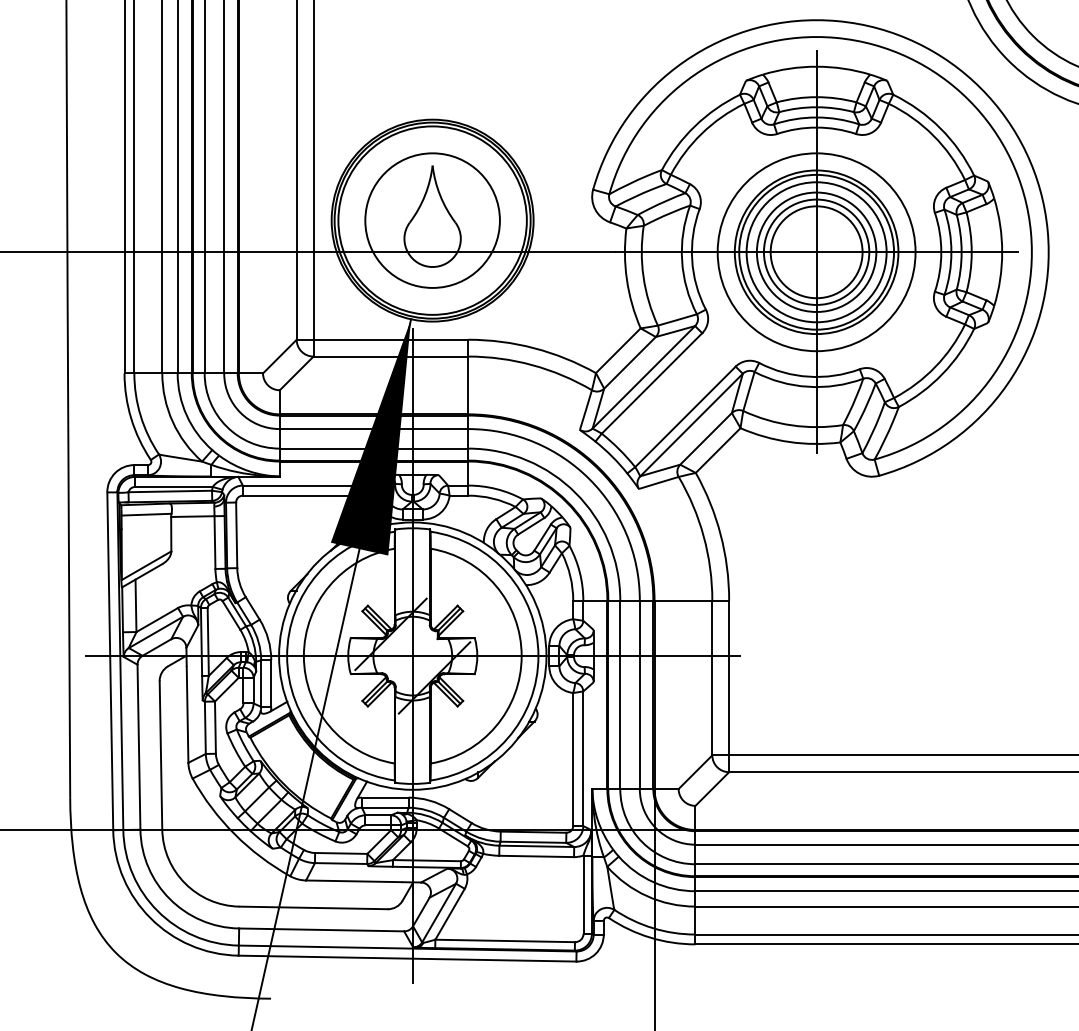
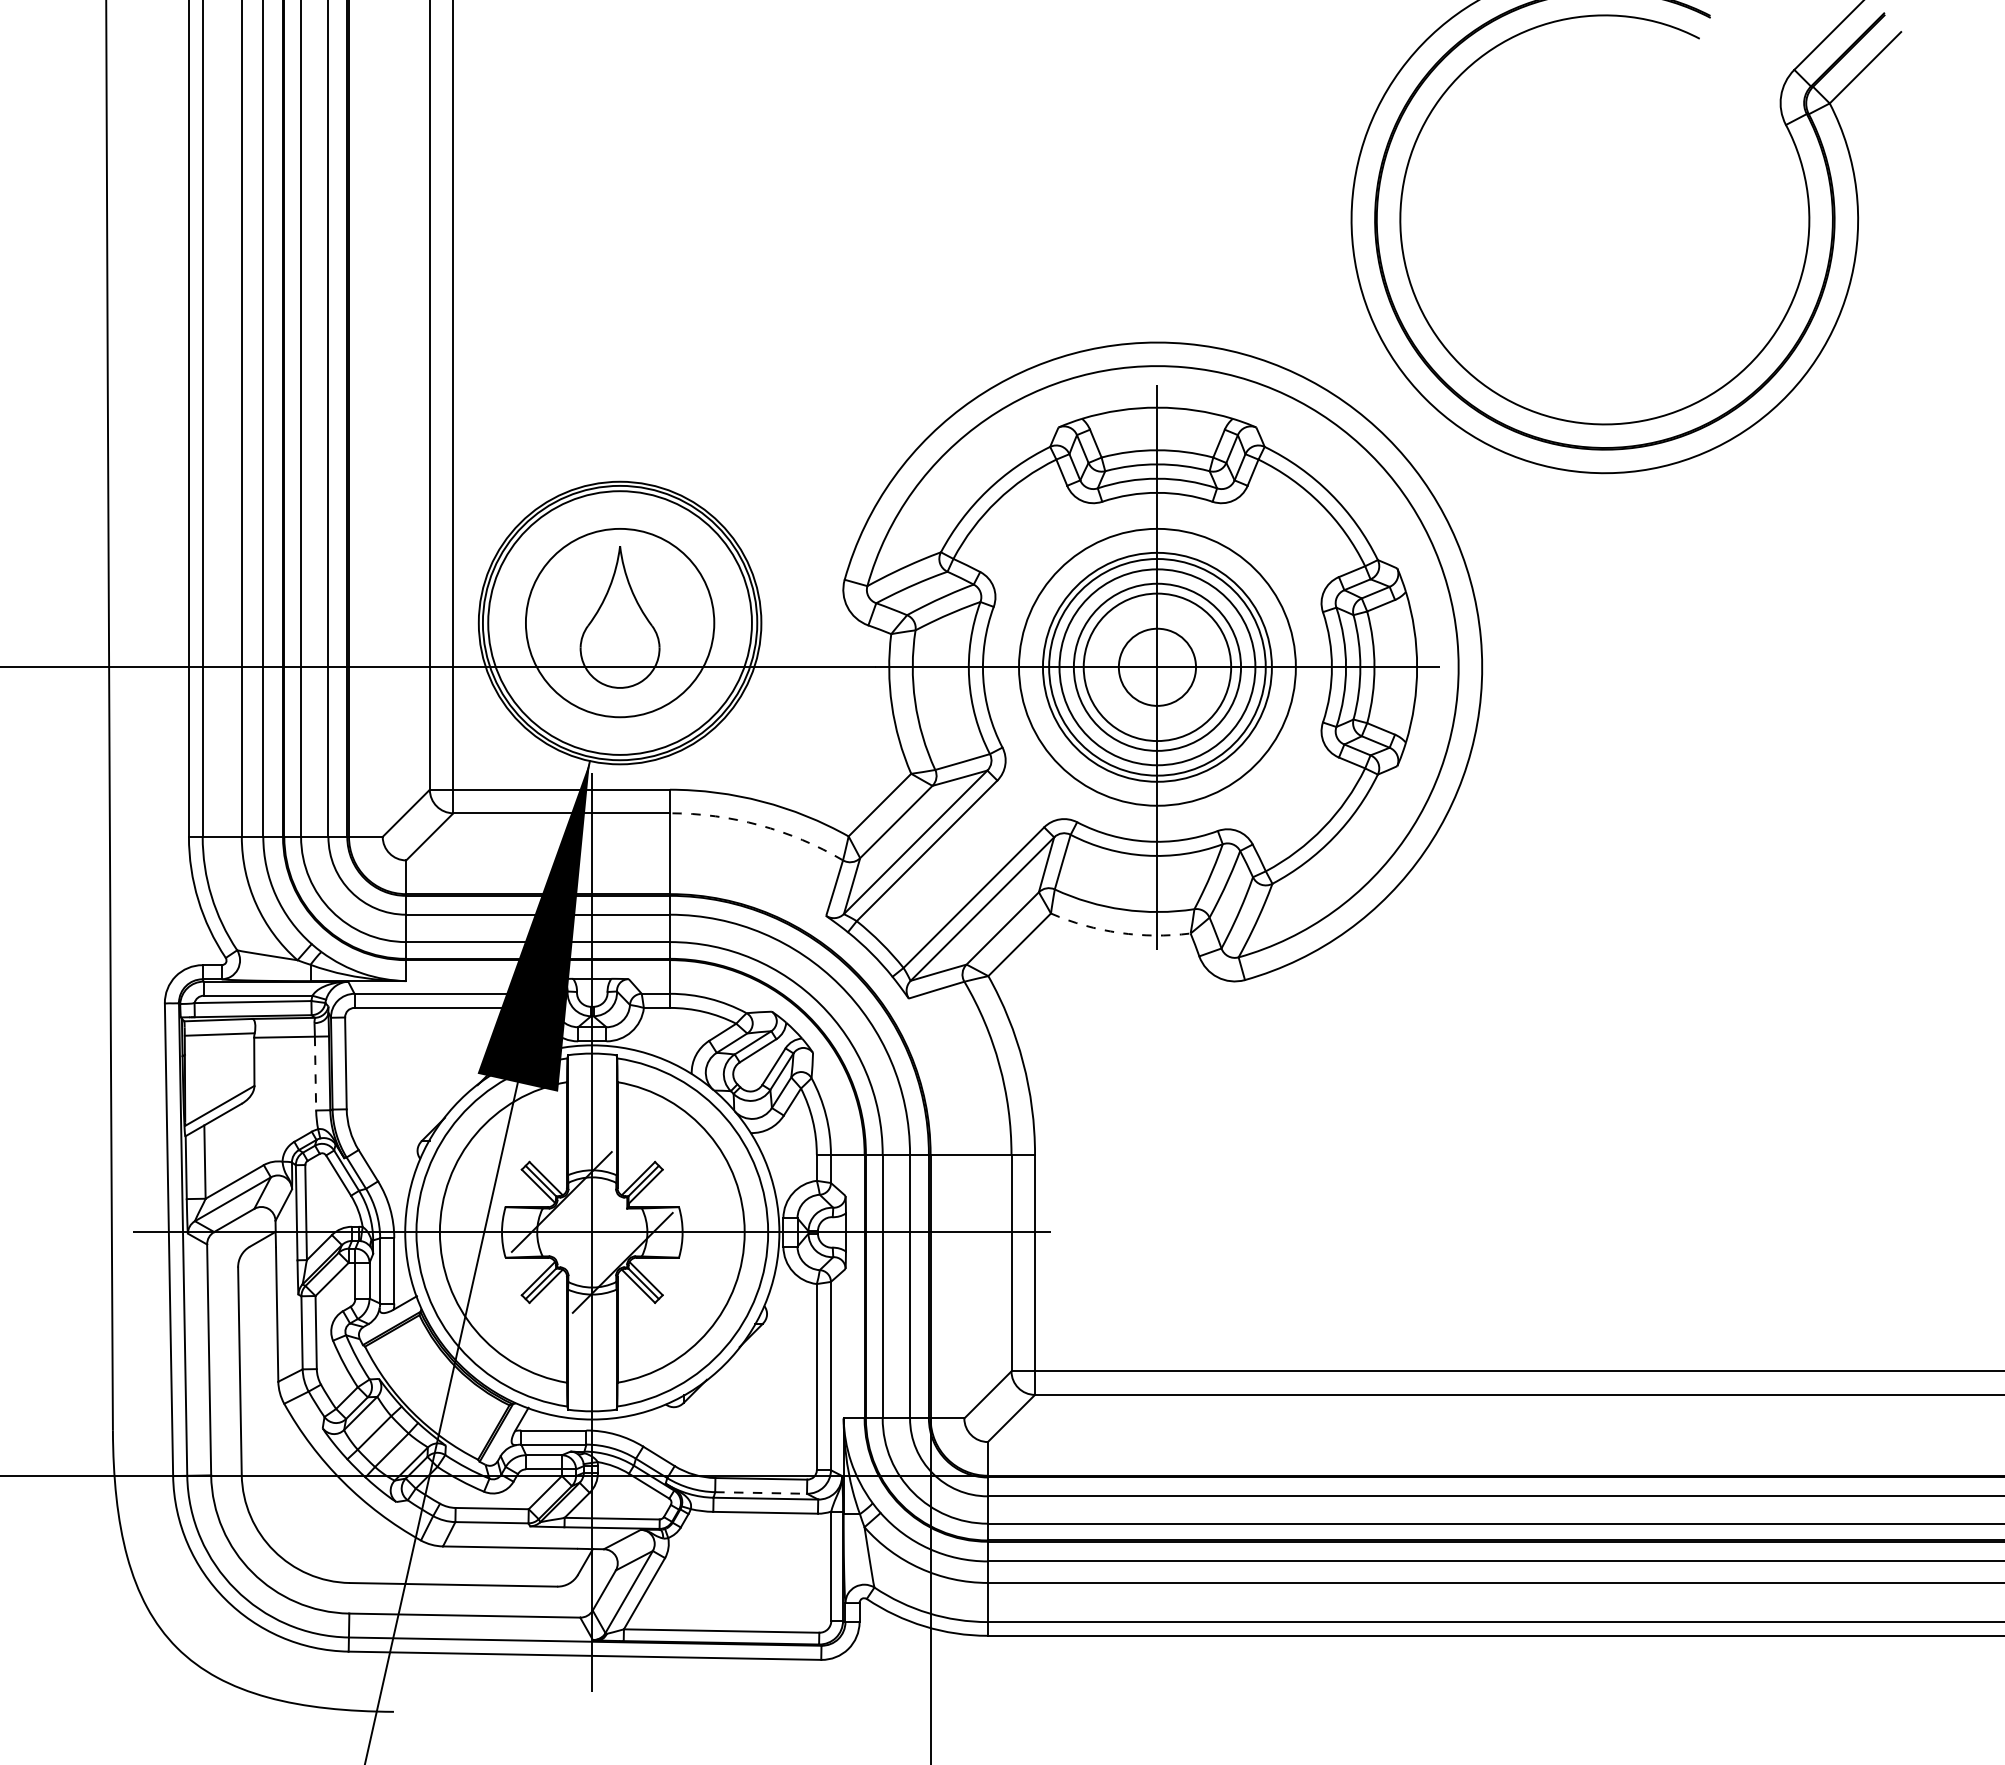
circle: (816, 252) -> (1157, 667), size x0.6
arc: (532, 365) -> (759, 825), solid -> dashed
arc: (789, 441) -> (1119, 932), solid -> dashed
line: (214, 542) -> (315, 1073), solid -> dashed
line: (533, 841) -> (761, 1492), solid -> dashed

